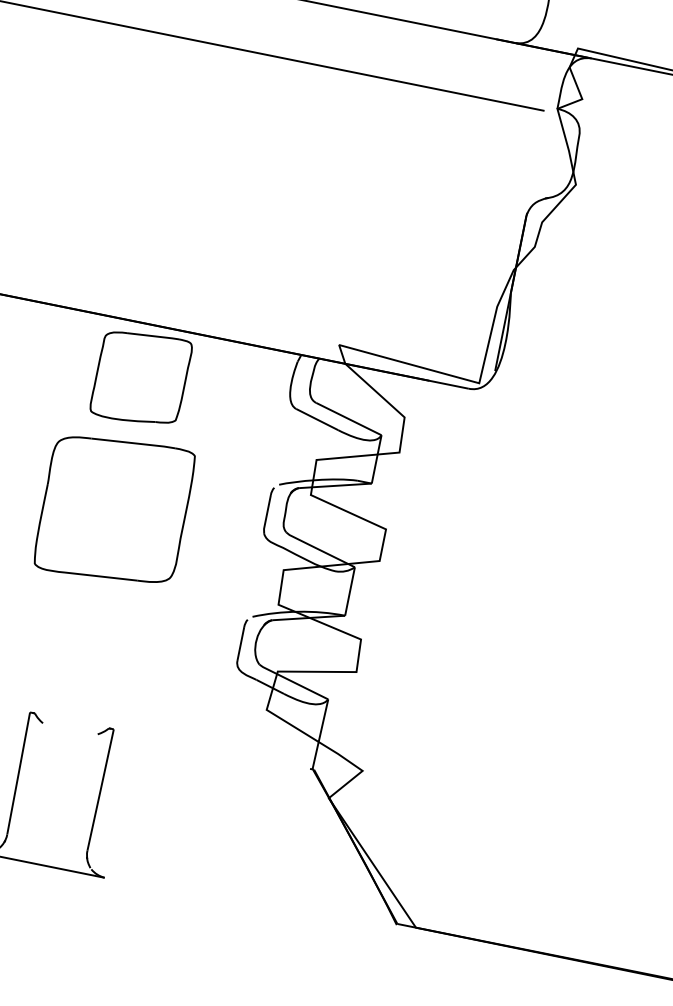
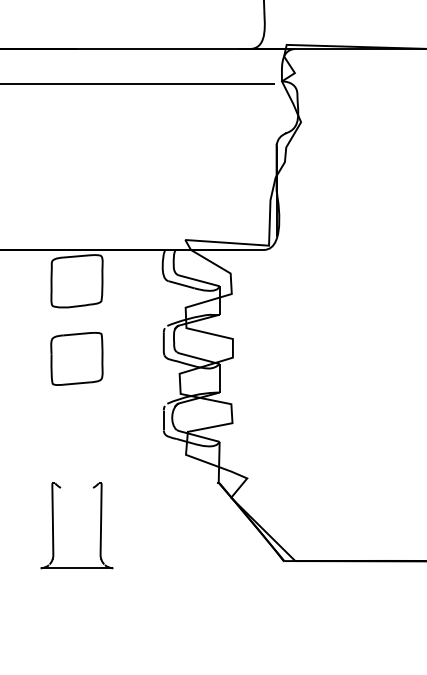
part: (113, 508) -> (76, 358), size x0.62

